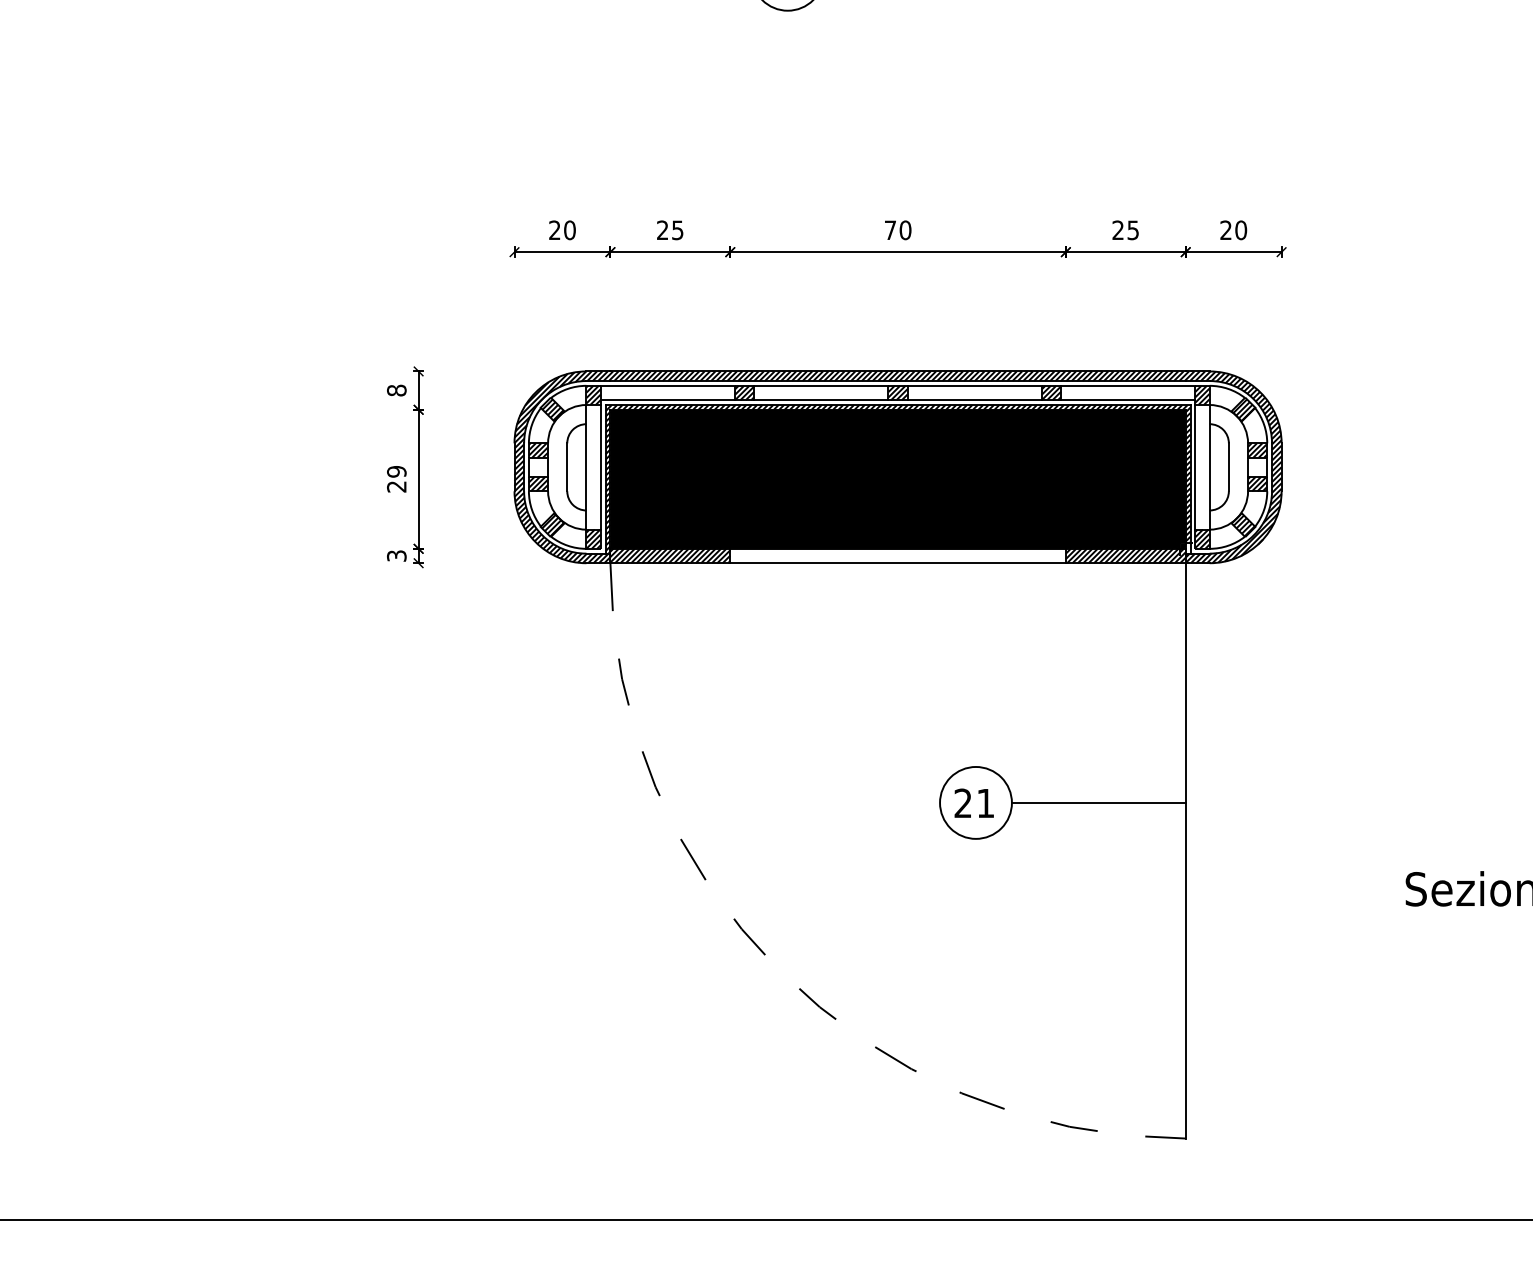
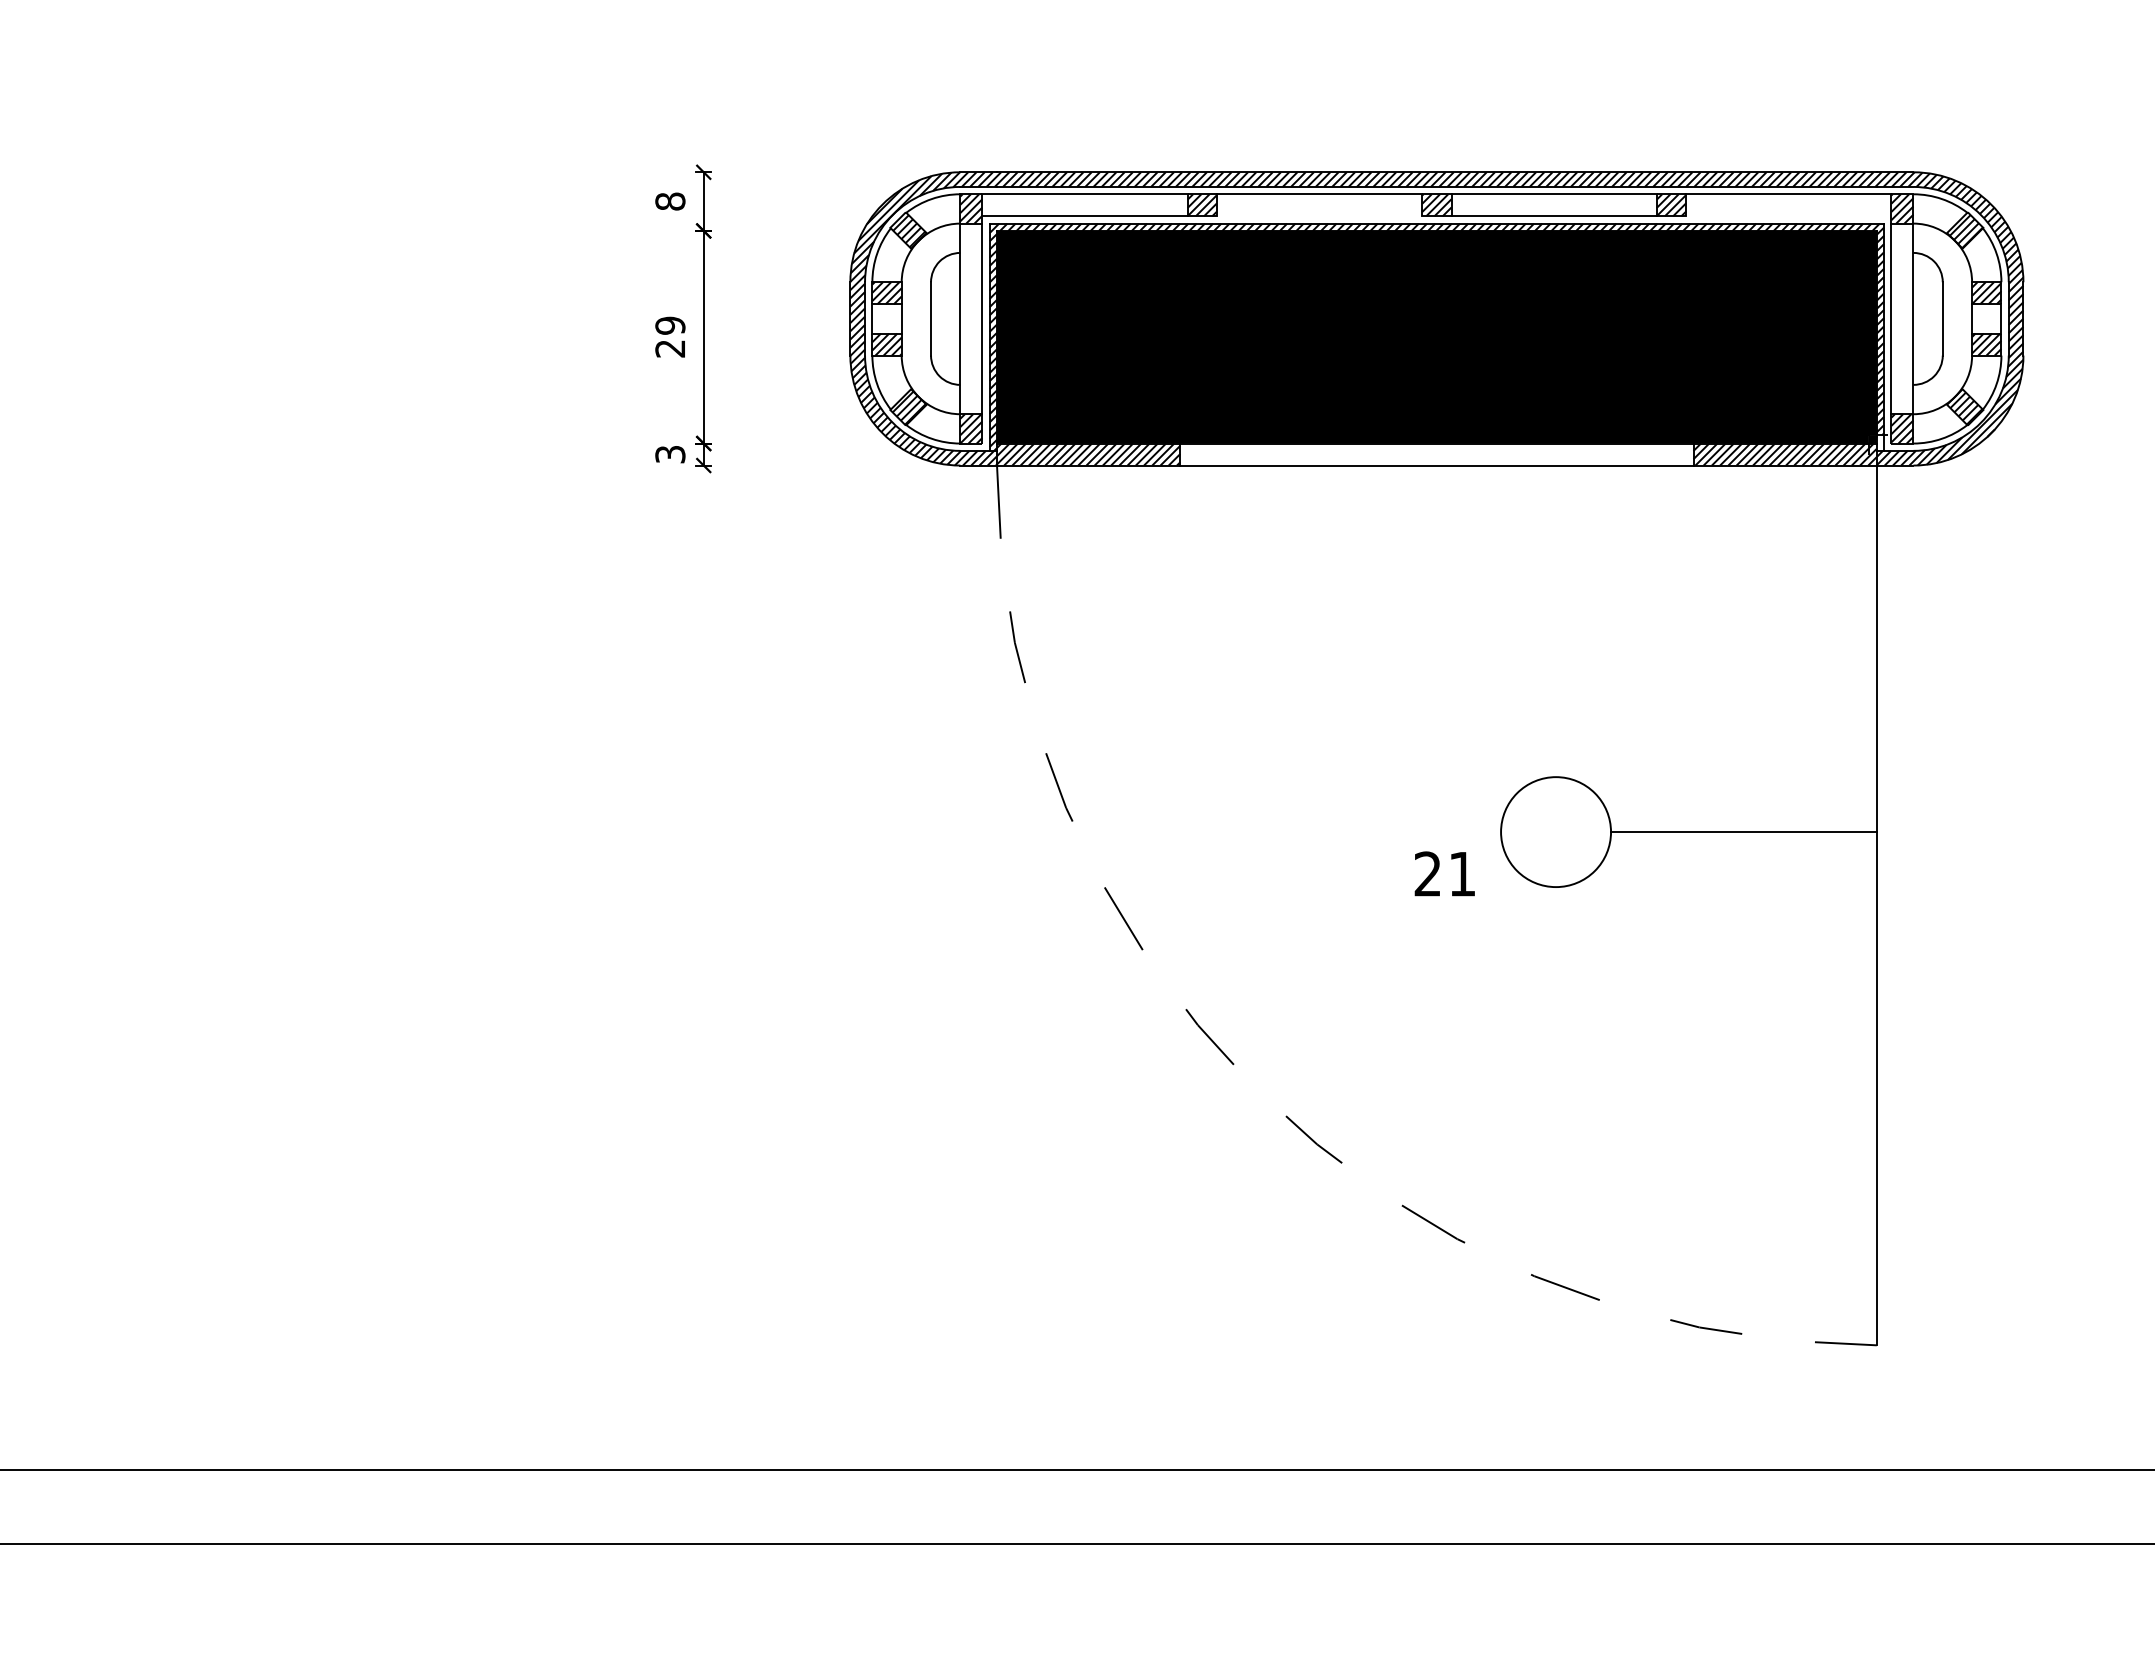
line: (821, 400) -> (1319, 216), removed
line: (1128, 400) -> (1789, 216), removed
text: (973, 802) -> (1443, 872), moved

